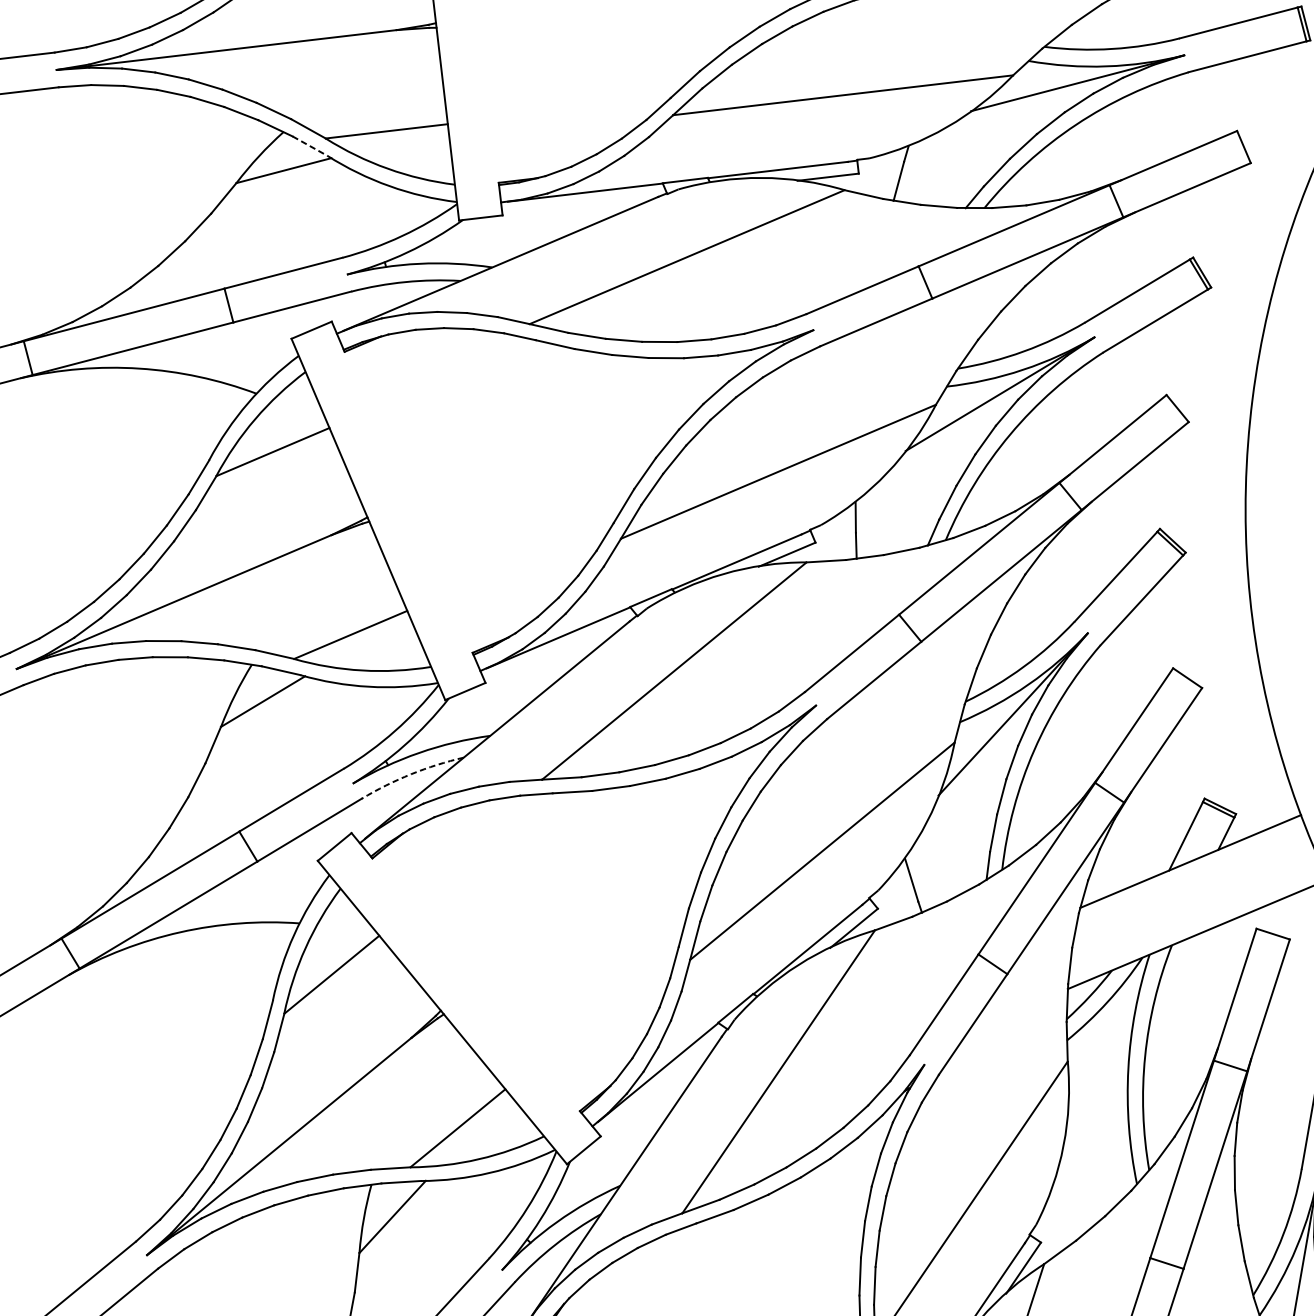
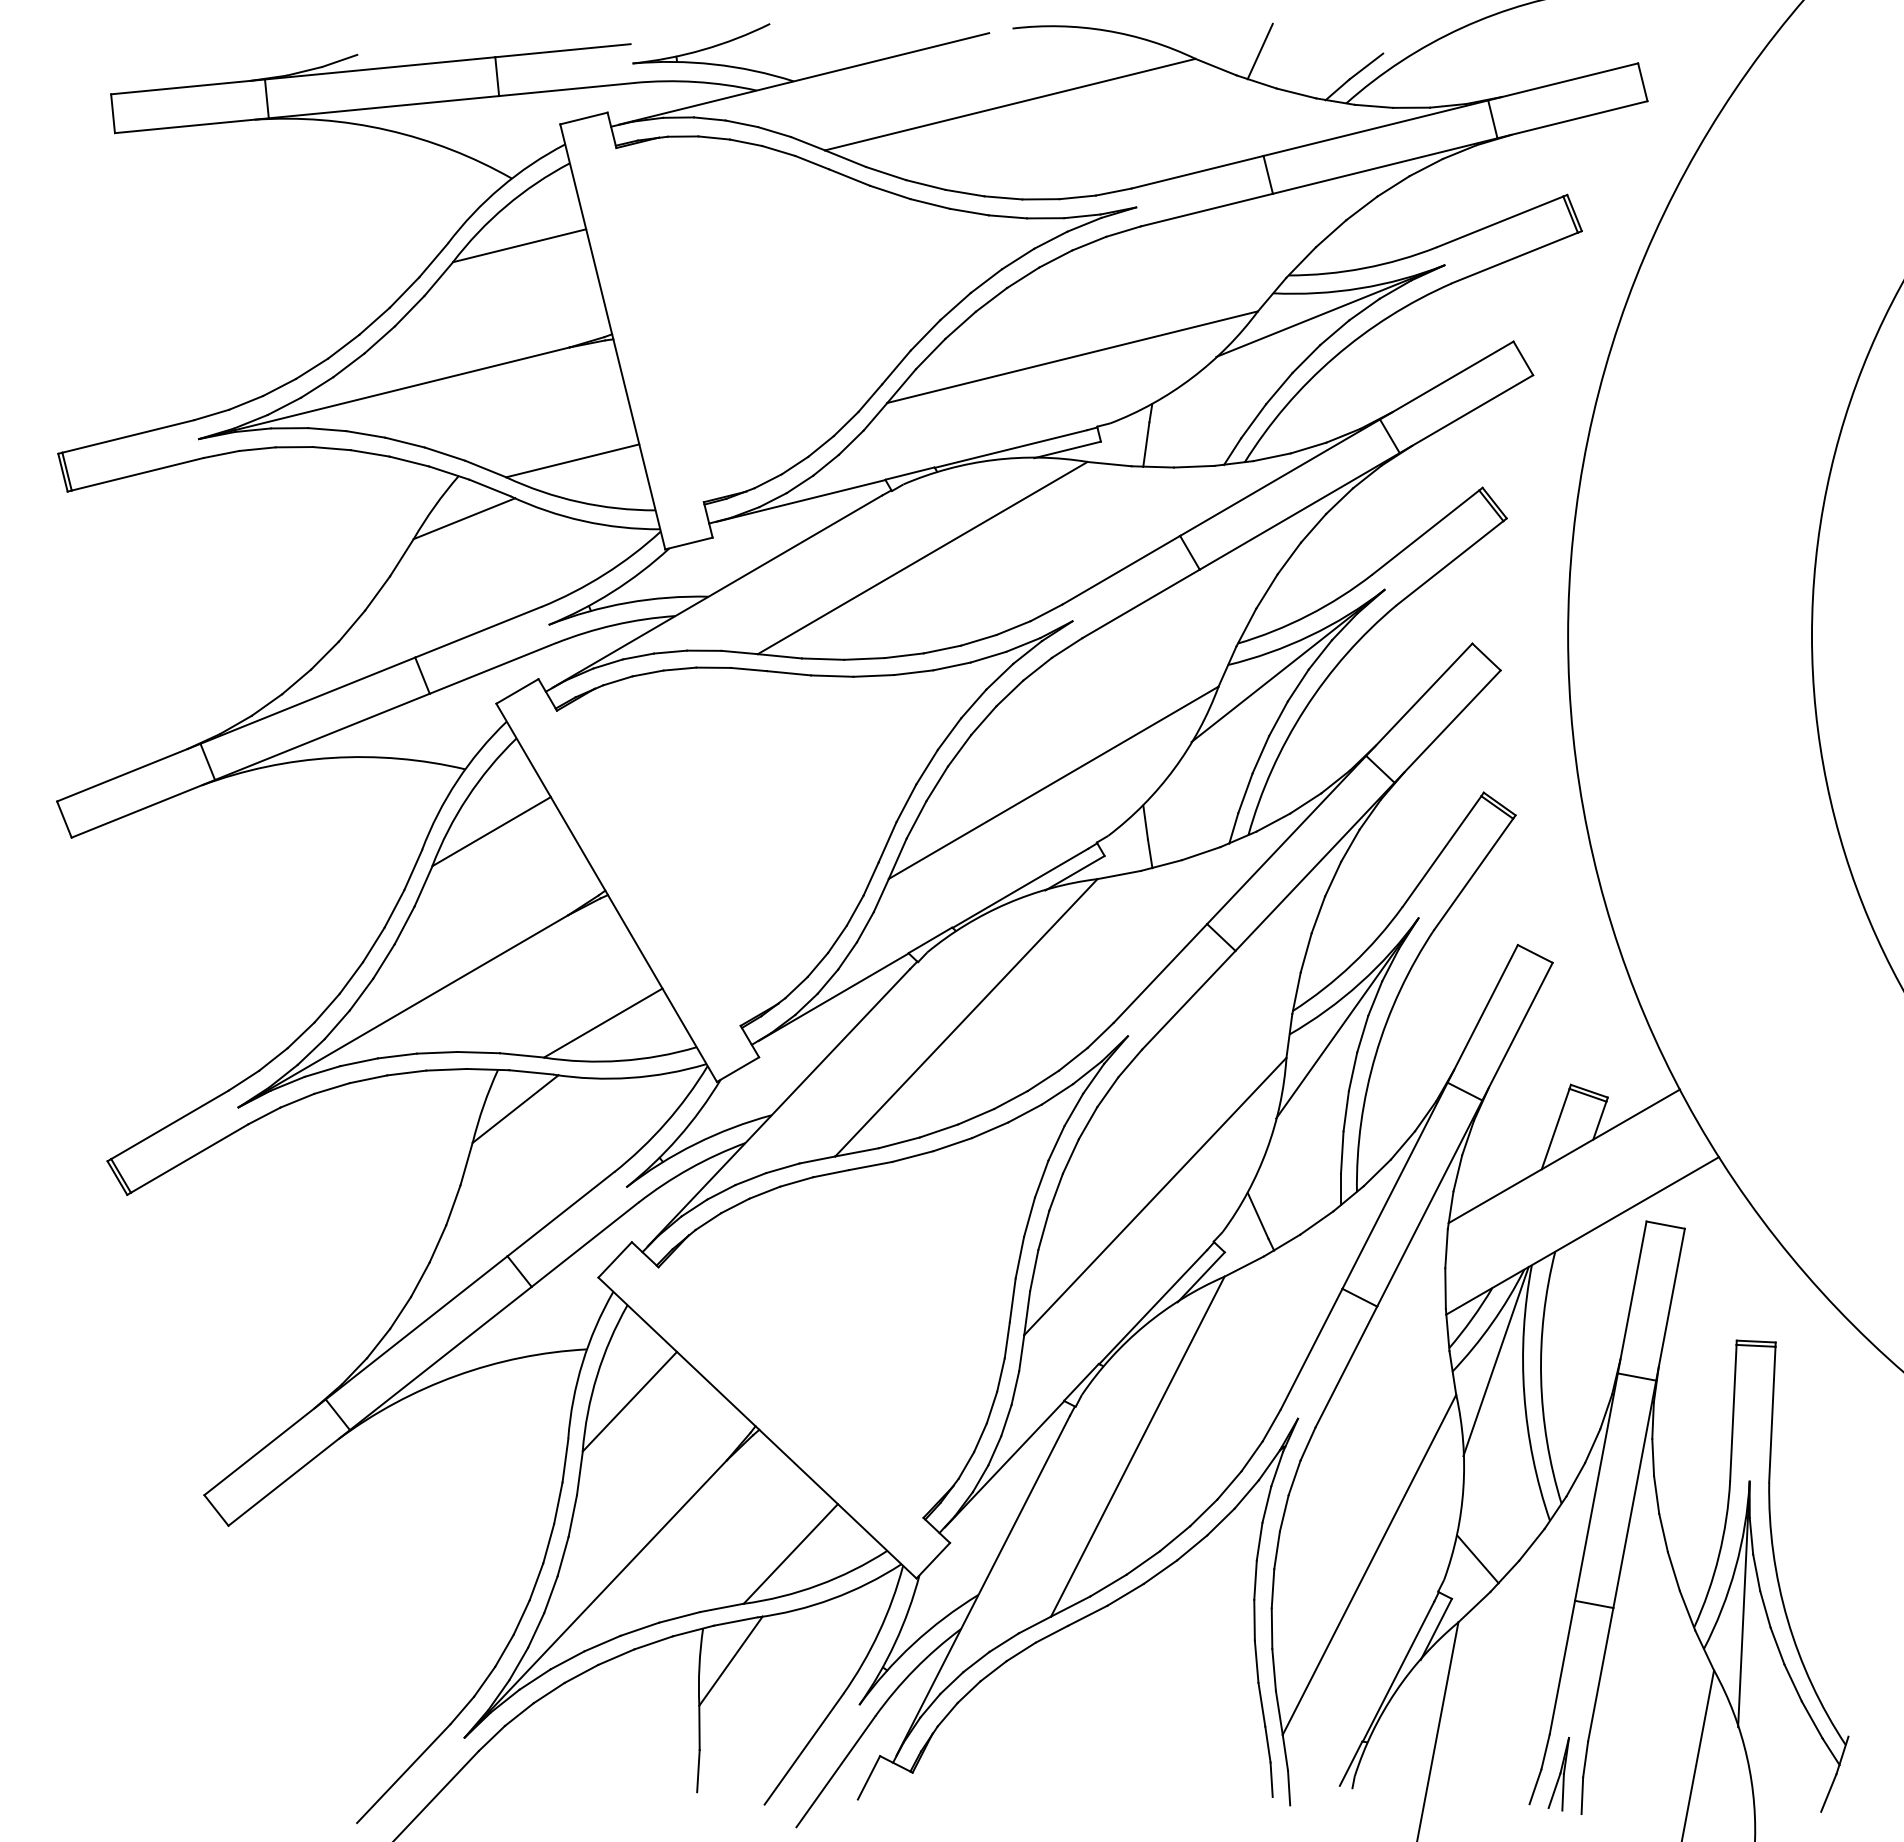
line: (310, 146) -> (490, 488), dashed -> solid
arc: (411, 773) -> (689, 1168), dashed -> solid
line: (1106, 1036) -> (1495, 1361), added
line: (1068, 1210) -> (1477, 1559), added

